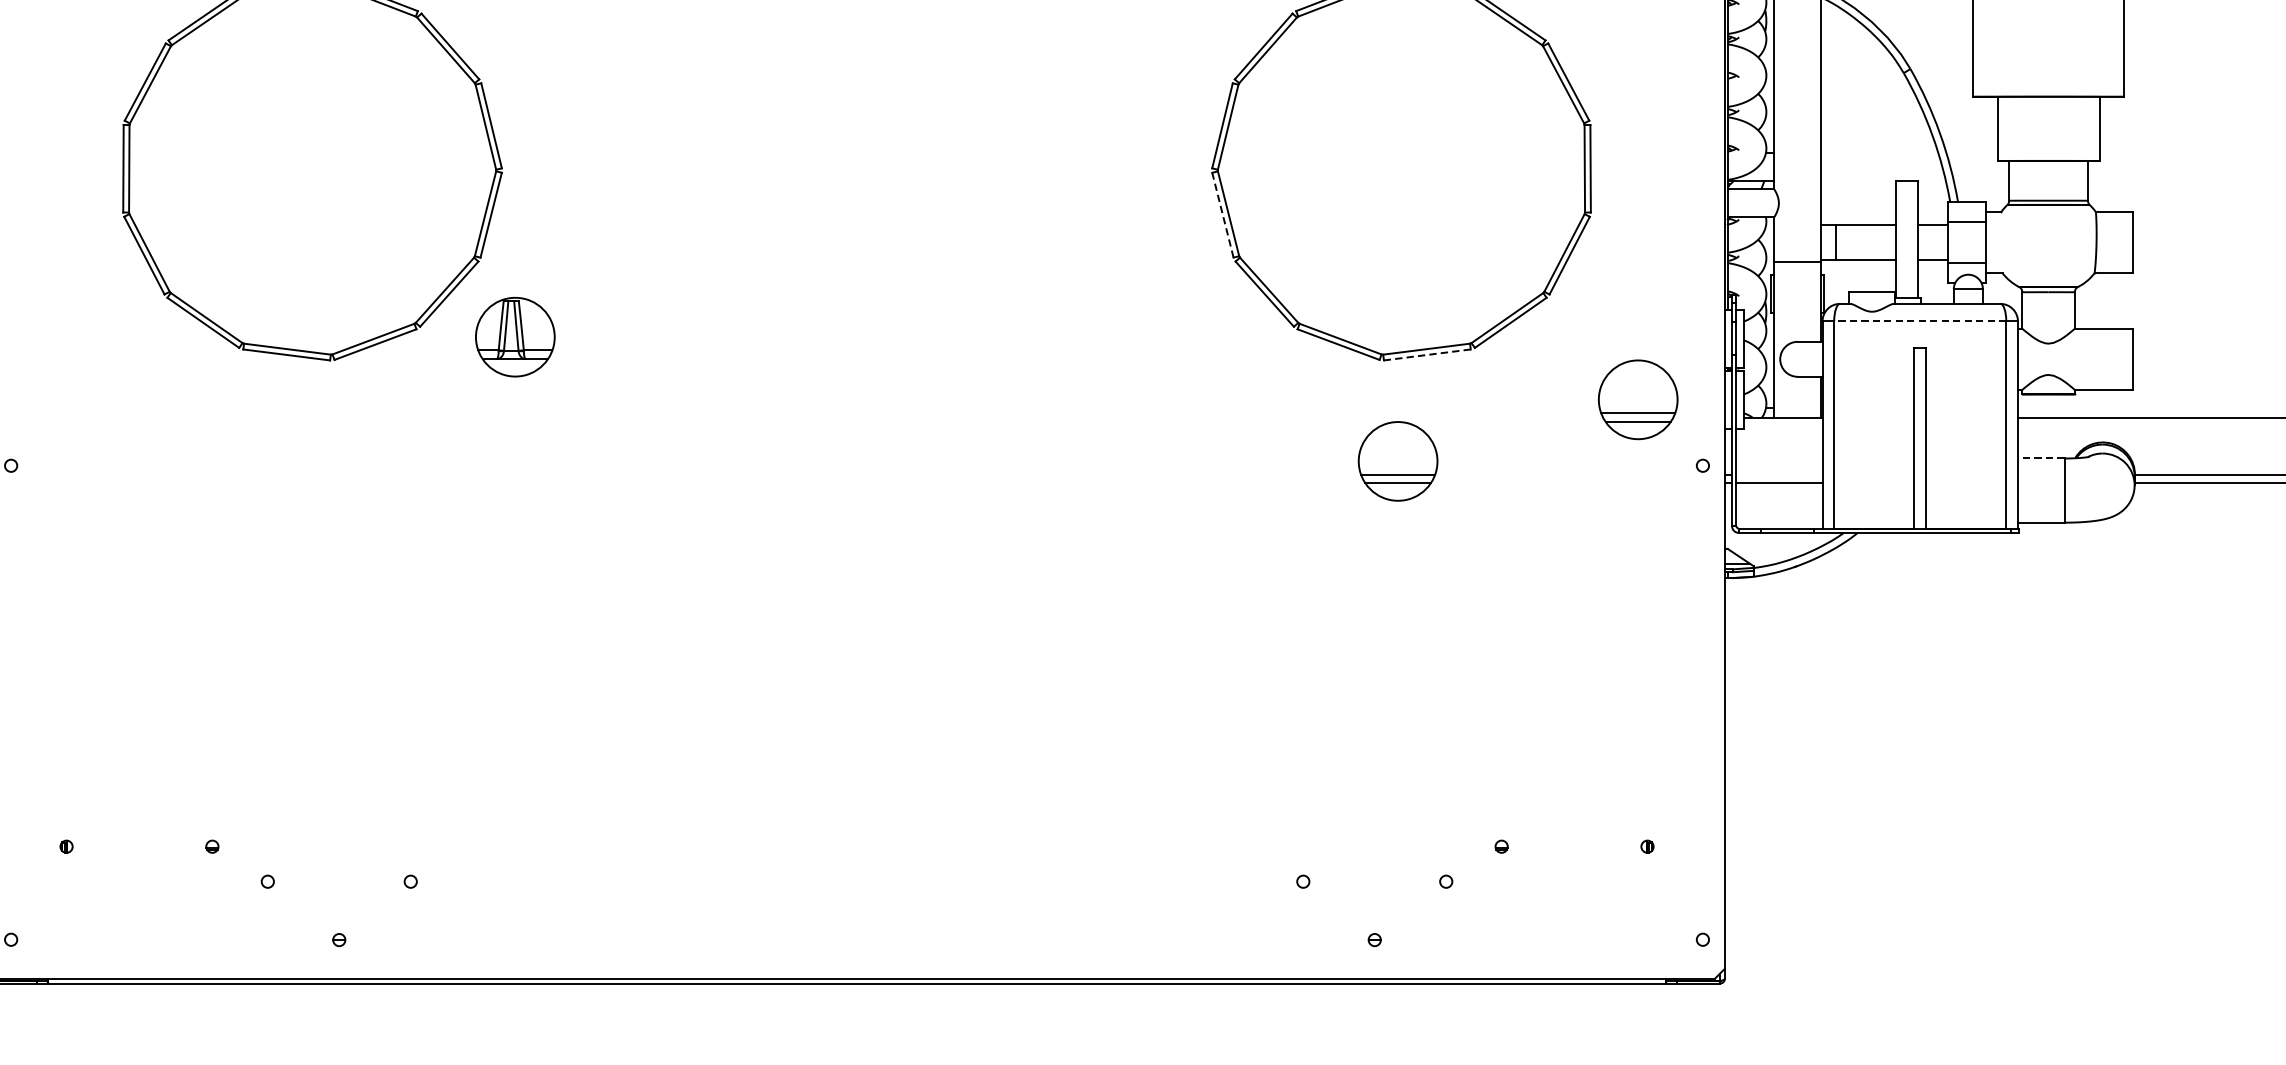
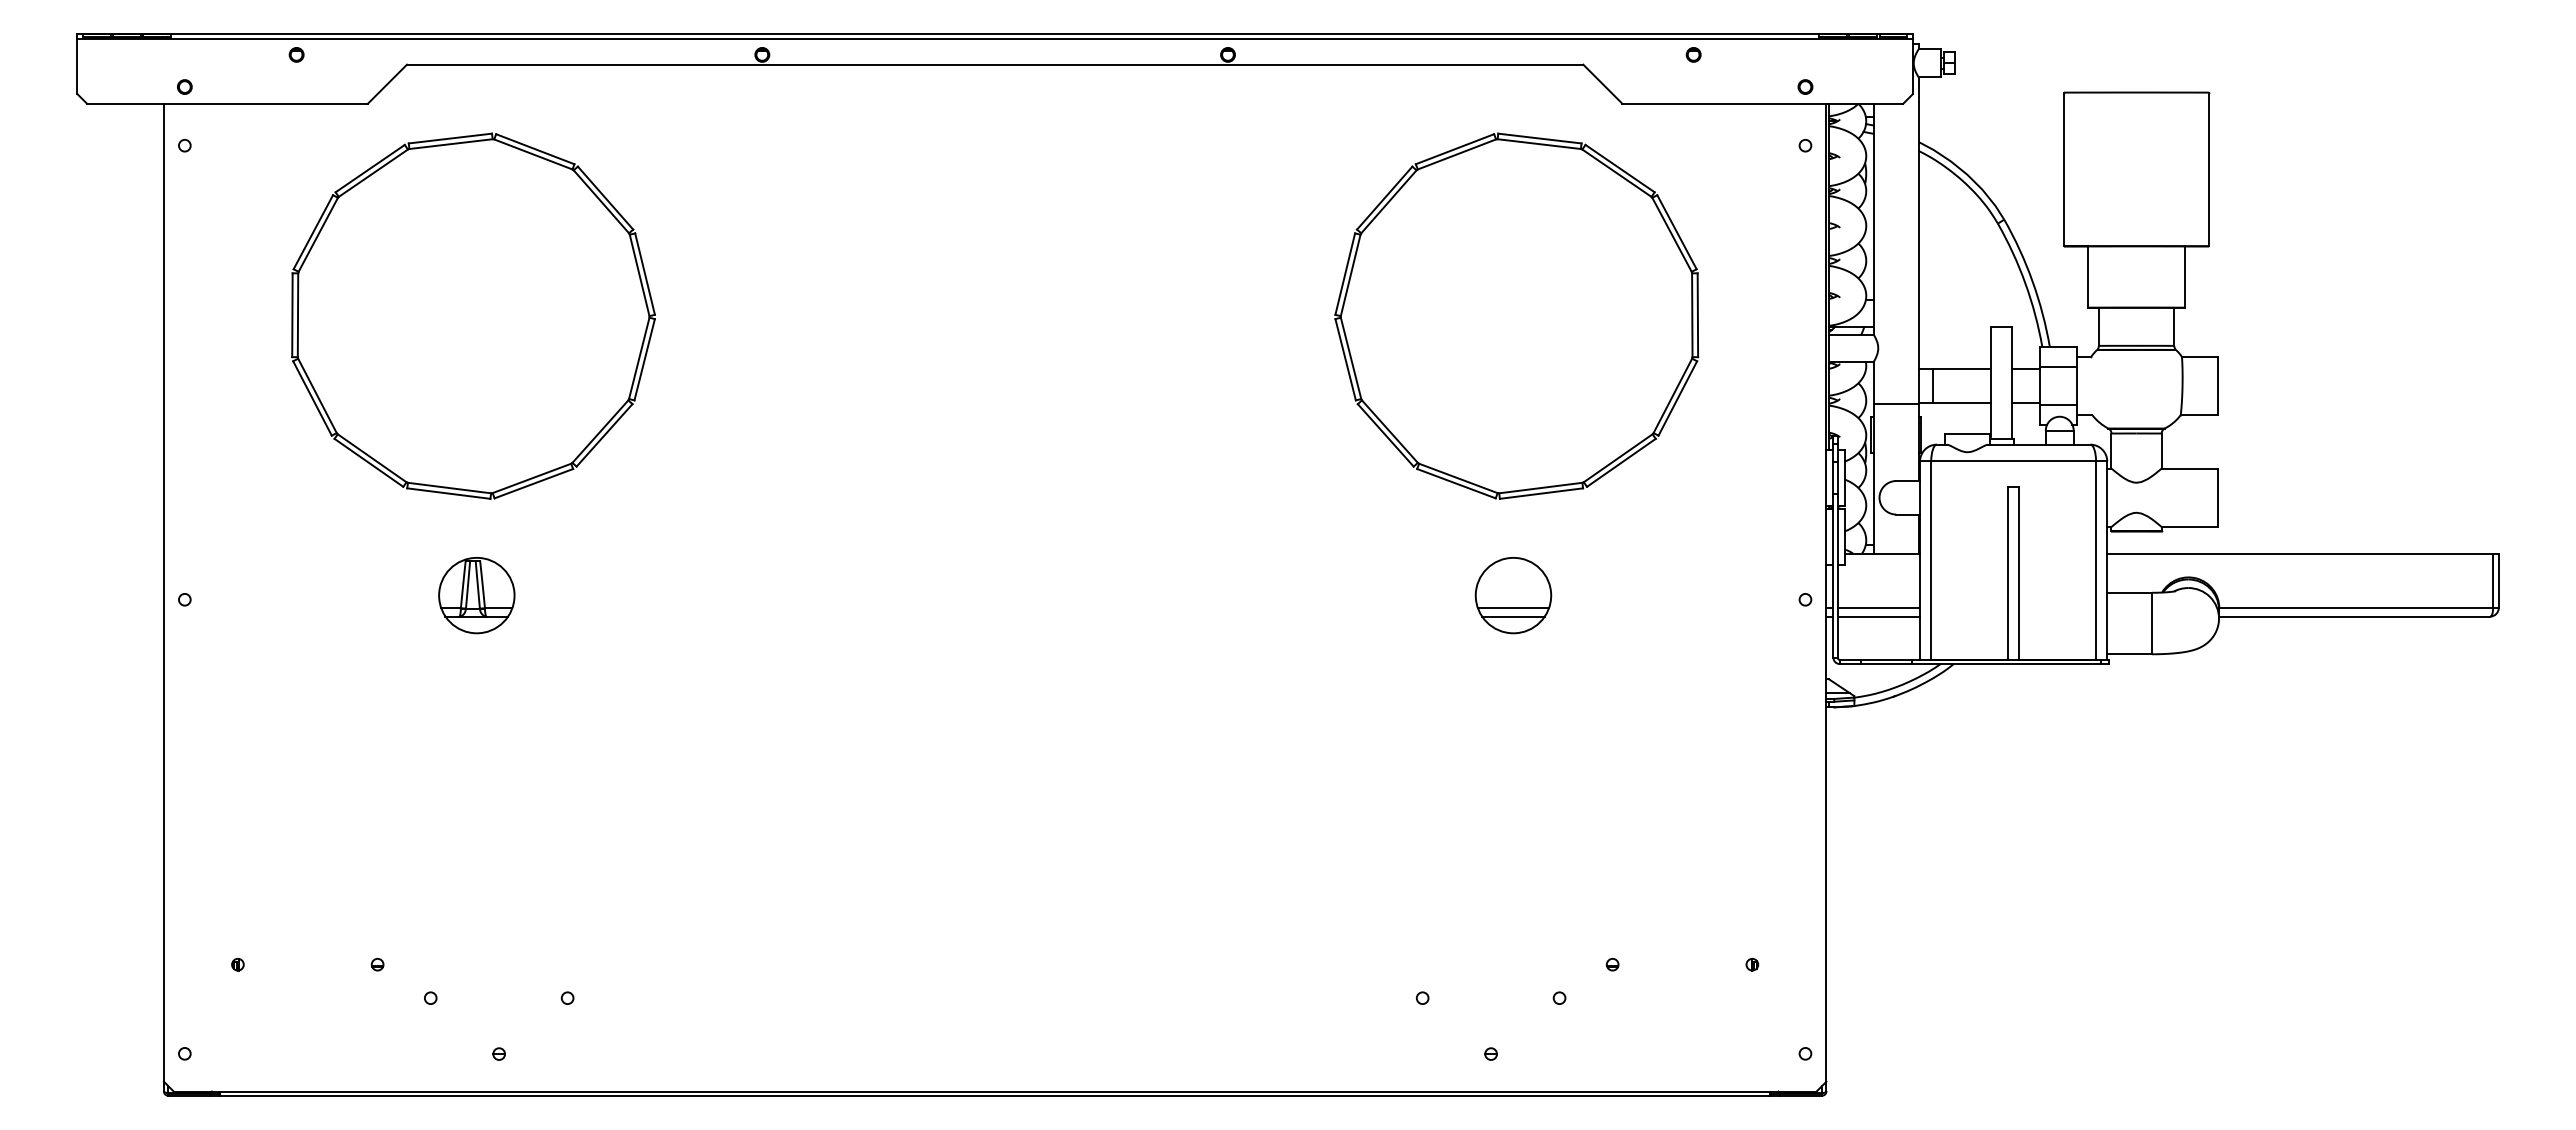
line: (1222, 214) -> (1345, 359), dashed -> solid
line: (1920, 321) -> (2013, 461), dashed -> solid
part: (515, 337) -> (476, 595), moved
line: (1427, 354) -> (1541, 493), dashed -> solid
part: (1638, 399) -> (1743, 536), removed
line: (2041, 458) -> (2129, 592), dashed -> solid
line: (1779, 474) -> (1878, 608), added

